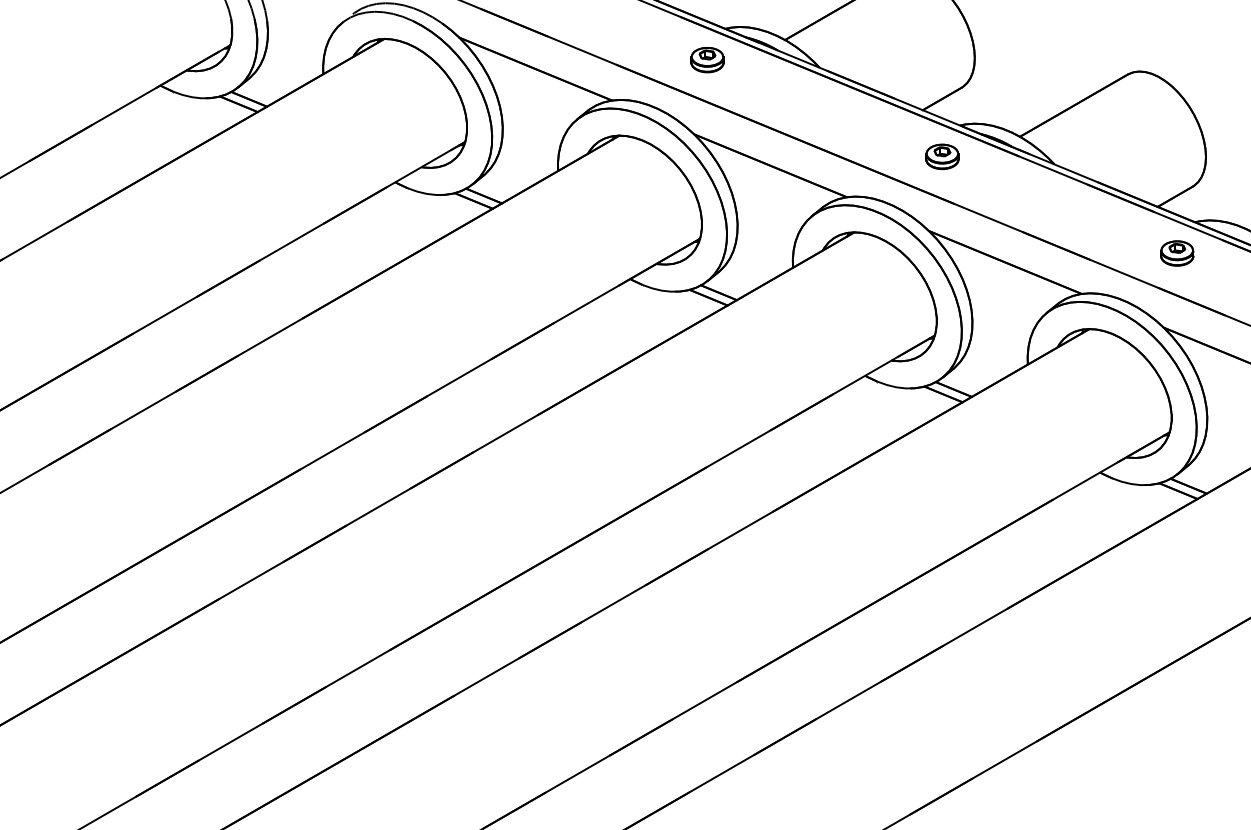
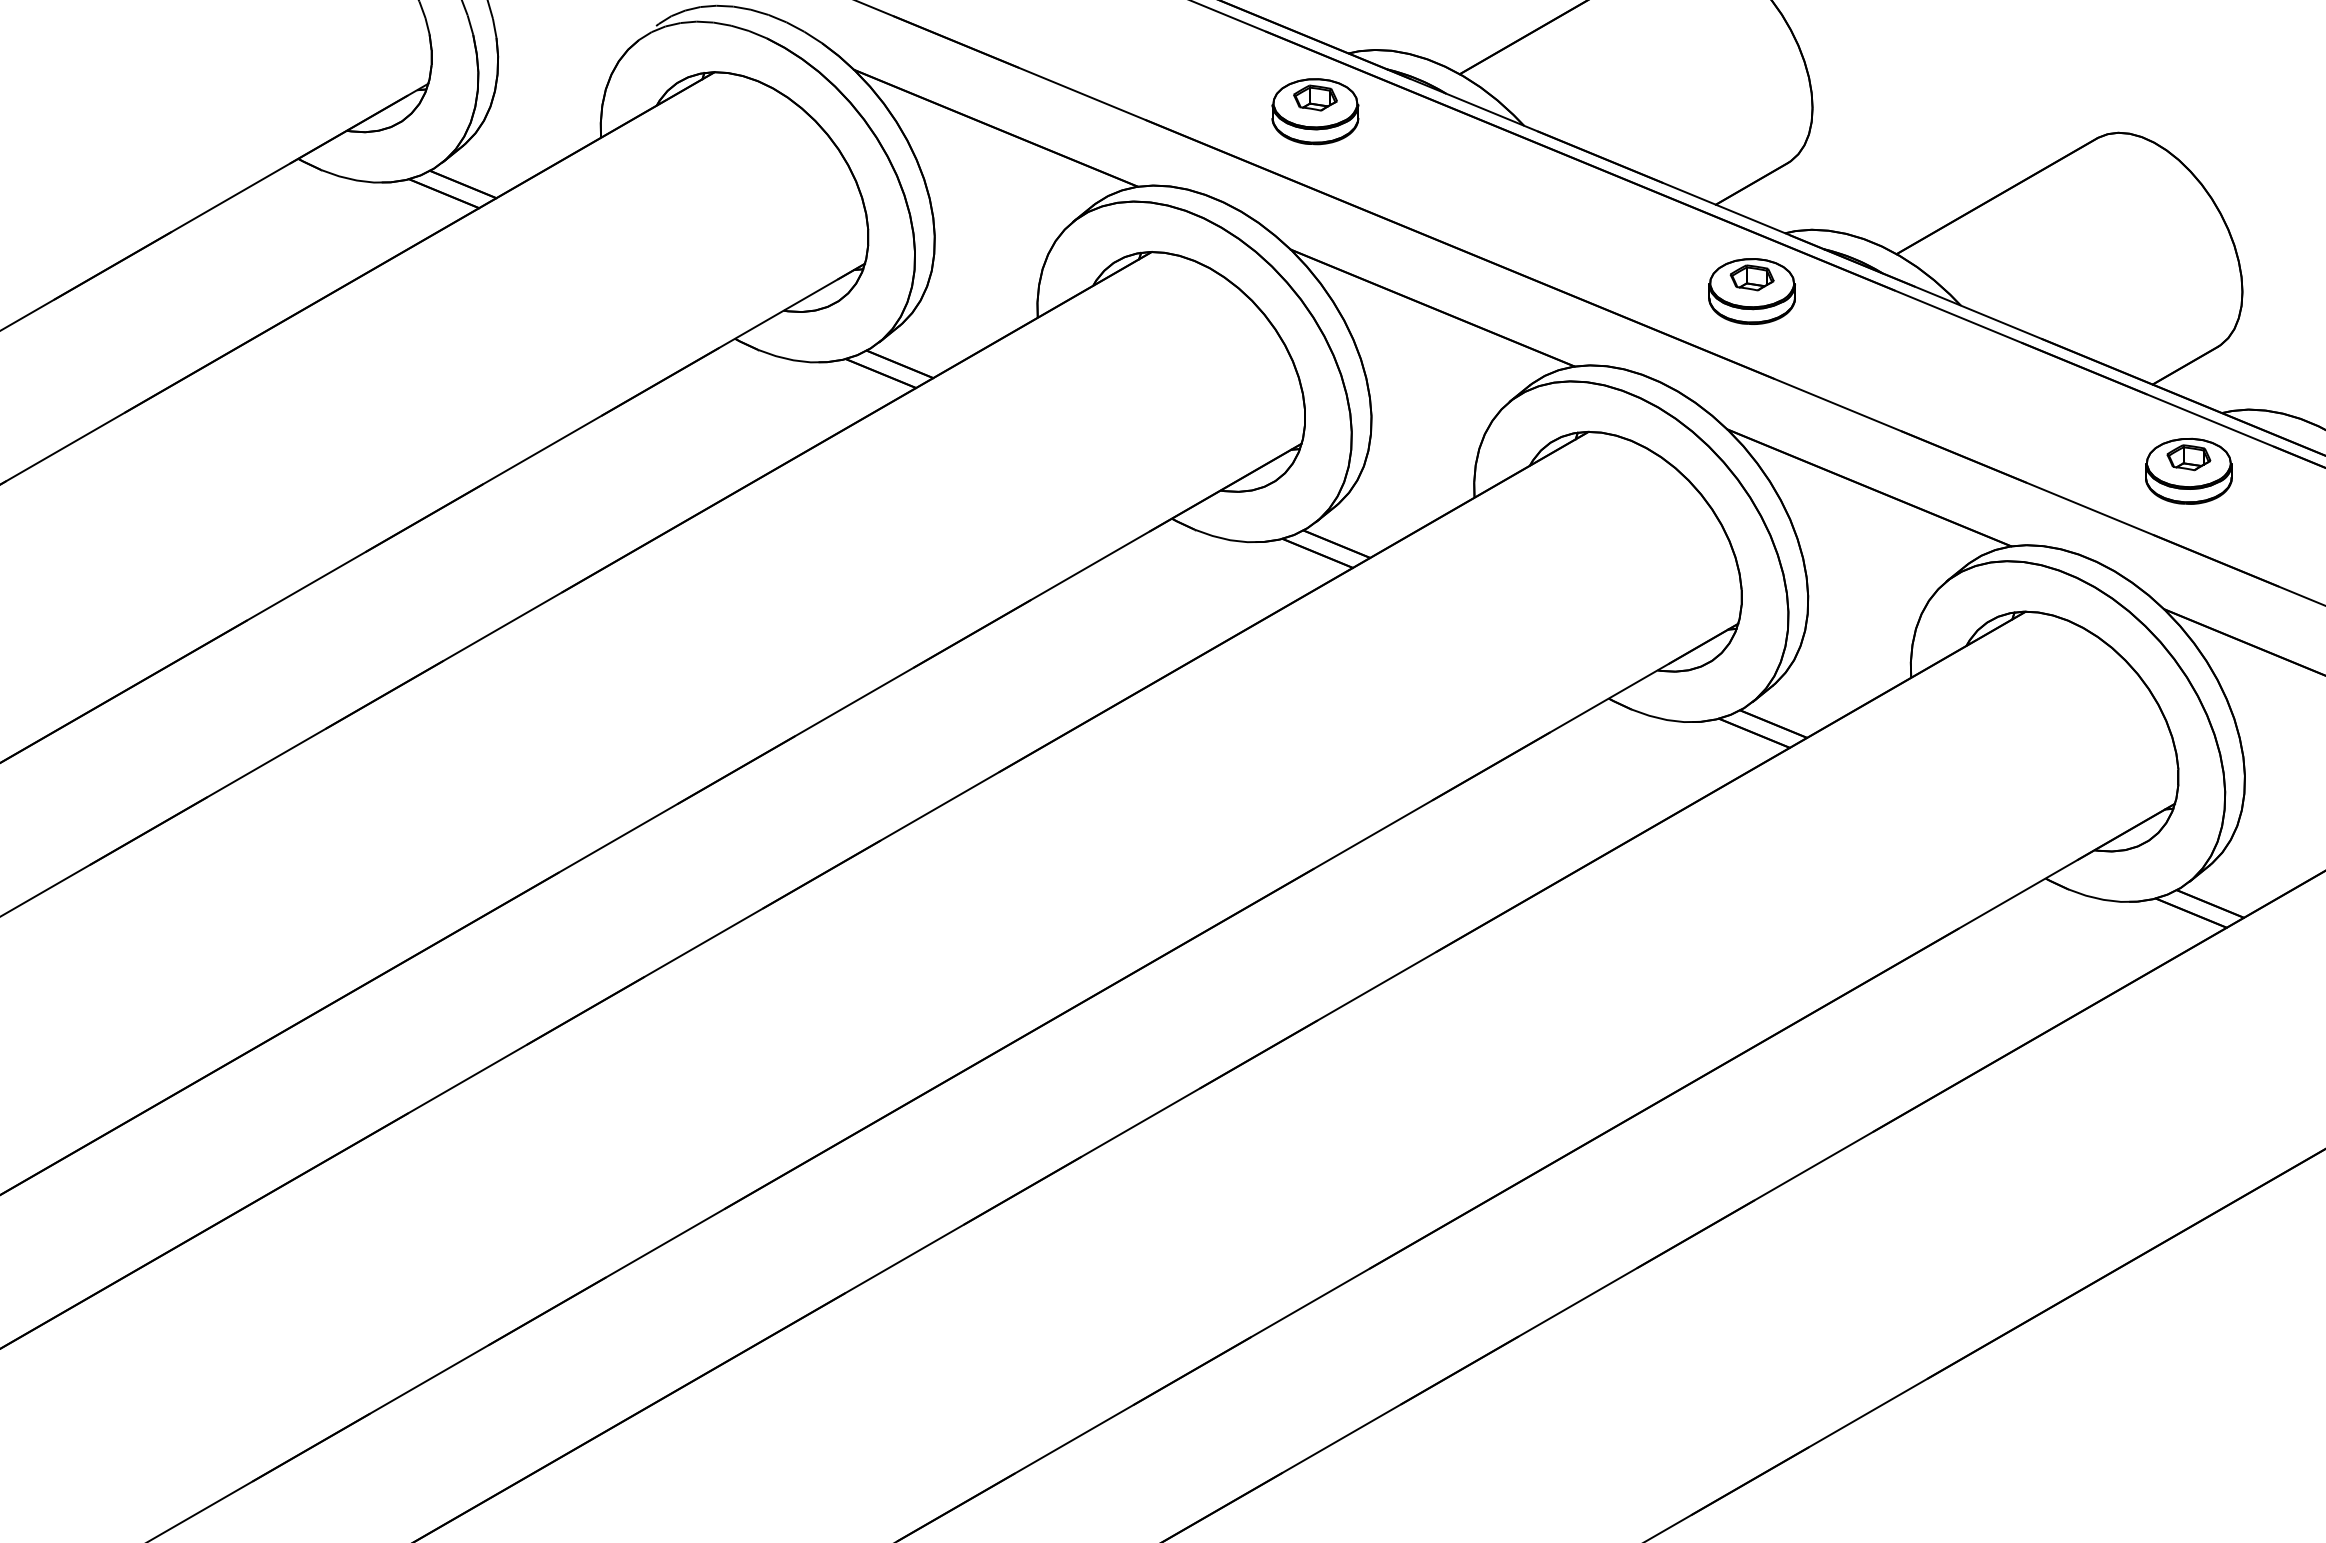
part: (707, 59) -> (1315, 110), size x1.43
part: (942, 156) -> (1752, 290), size x1.43
part: (1177, 253) -> (2189, 471), size x1.43

